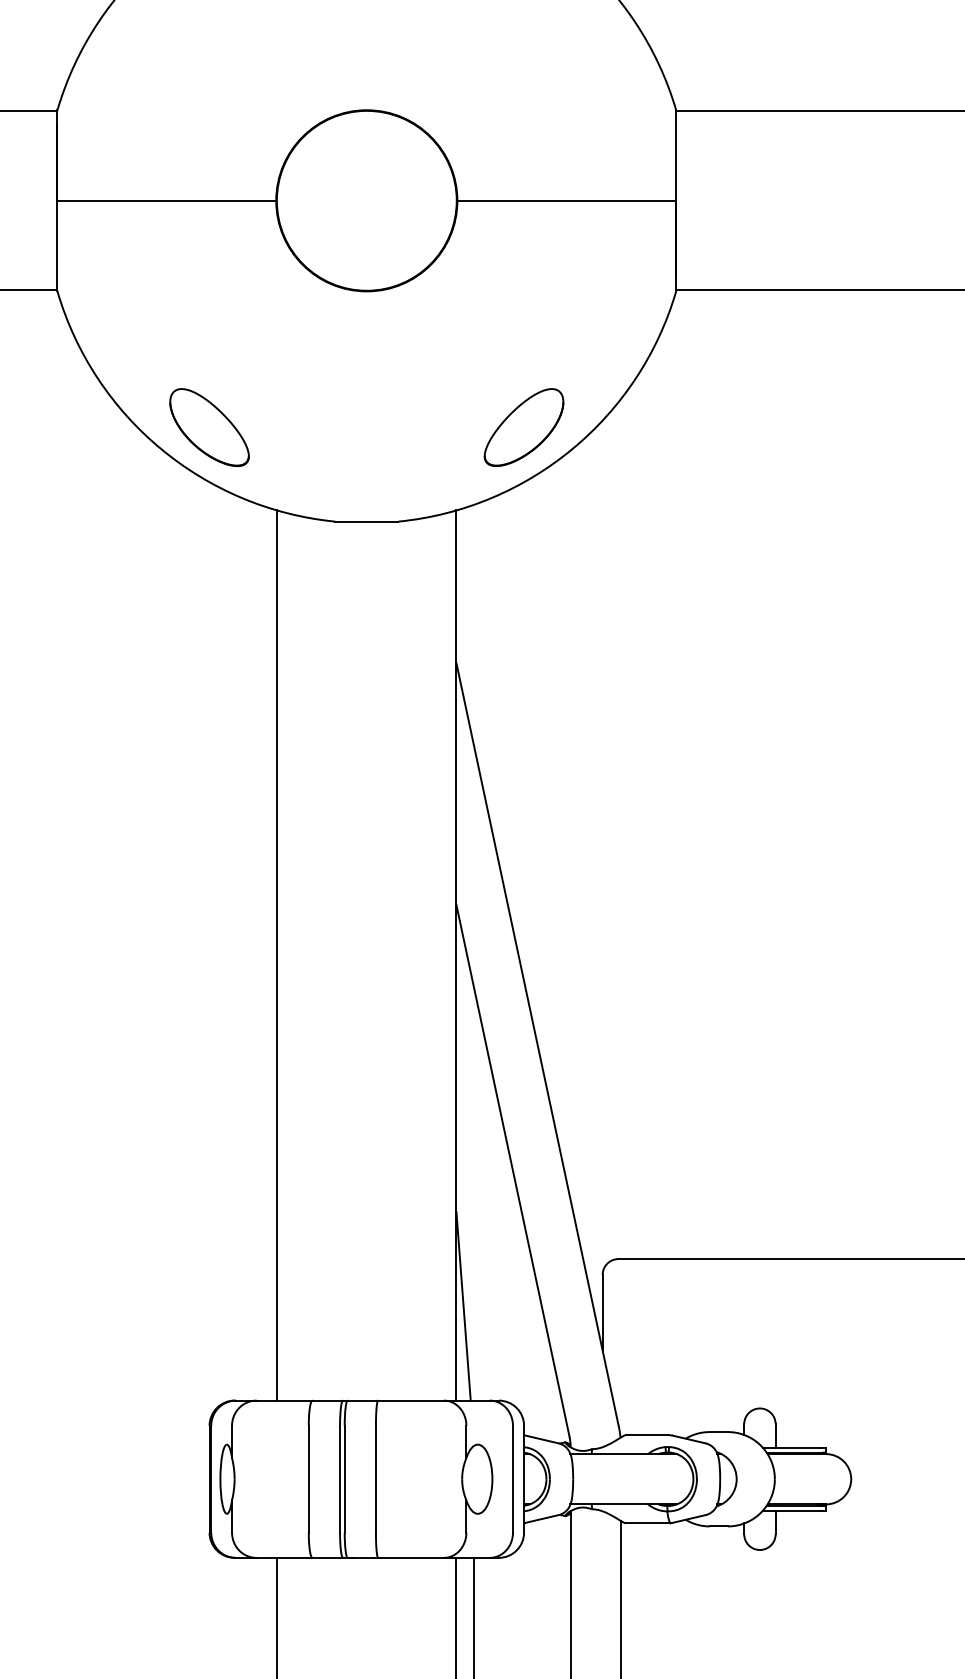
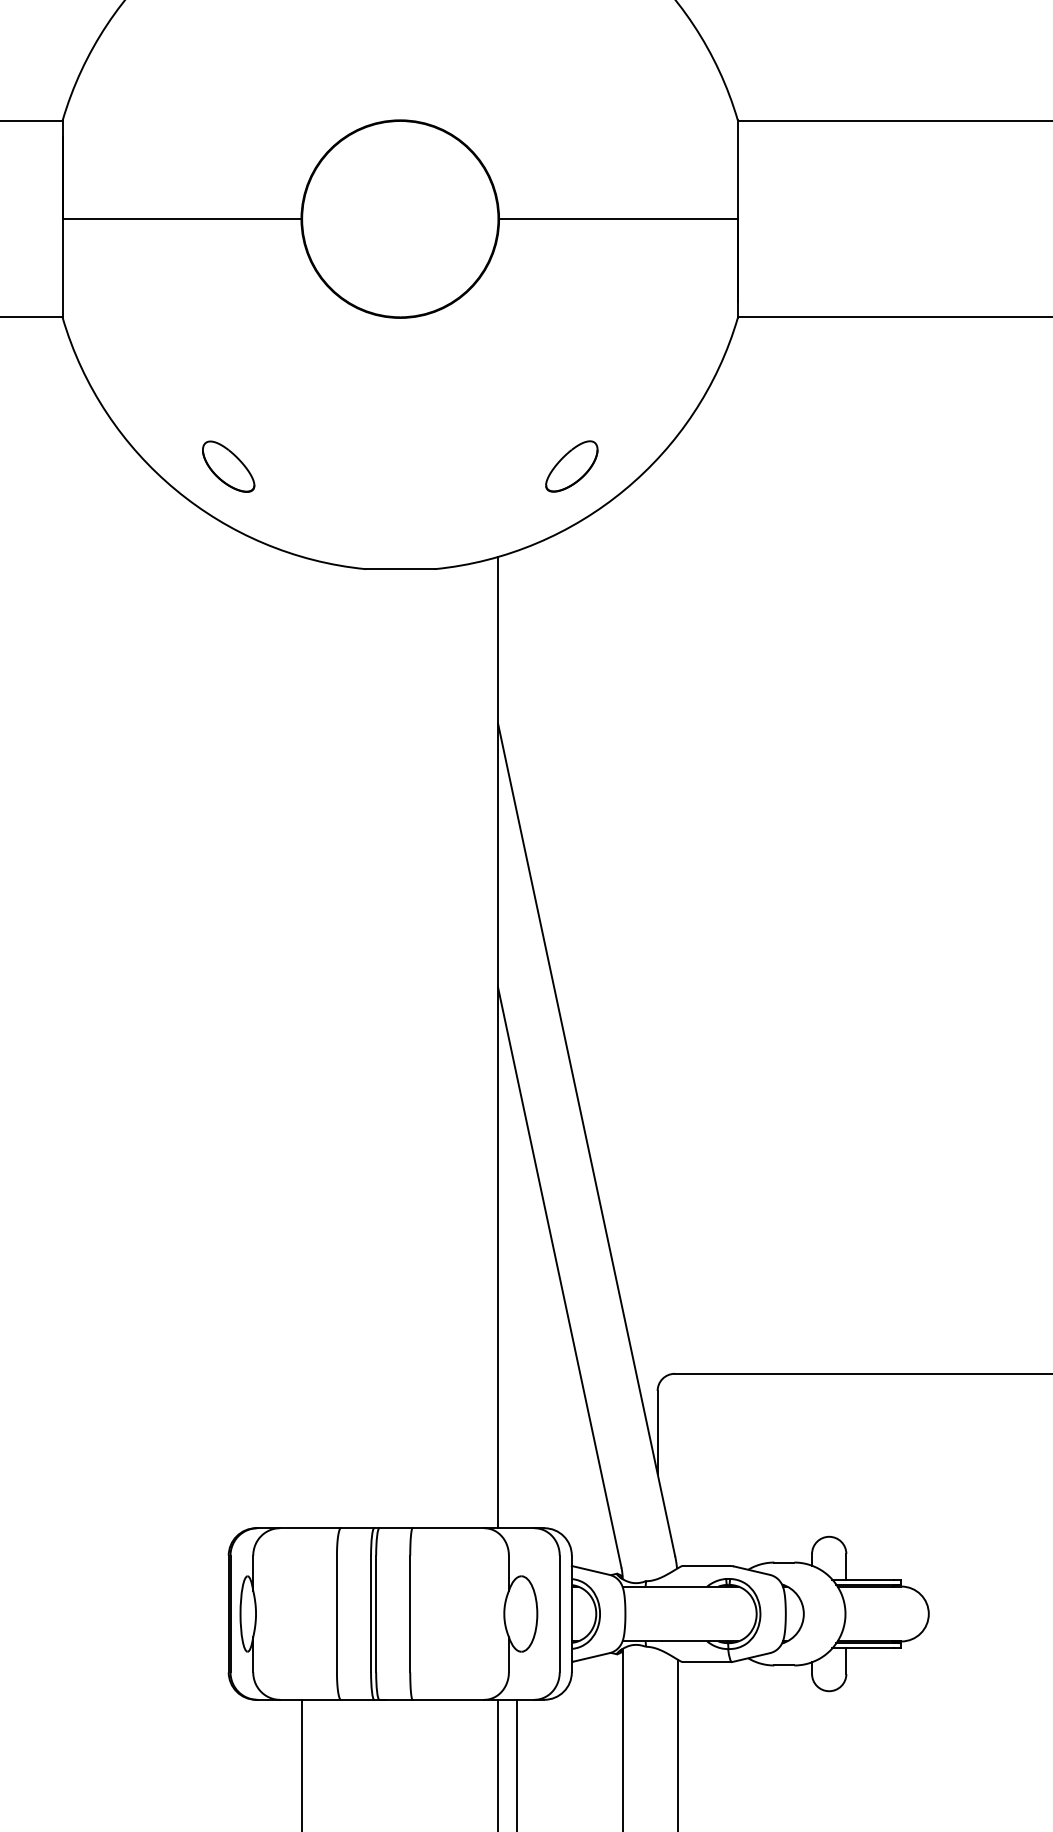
part: (209, 427) -> (228, 466), size x0.6
part: (523, 427) -> (571, 466), size x0.6
line: (277, 955) -> (302, 1042), removed
line: (463, 1306) -> (505, 1425), removed

